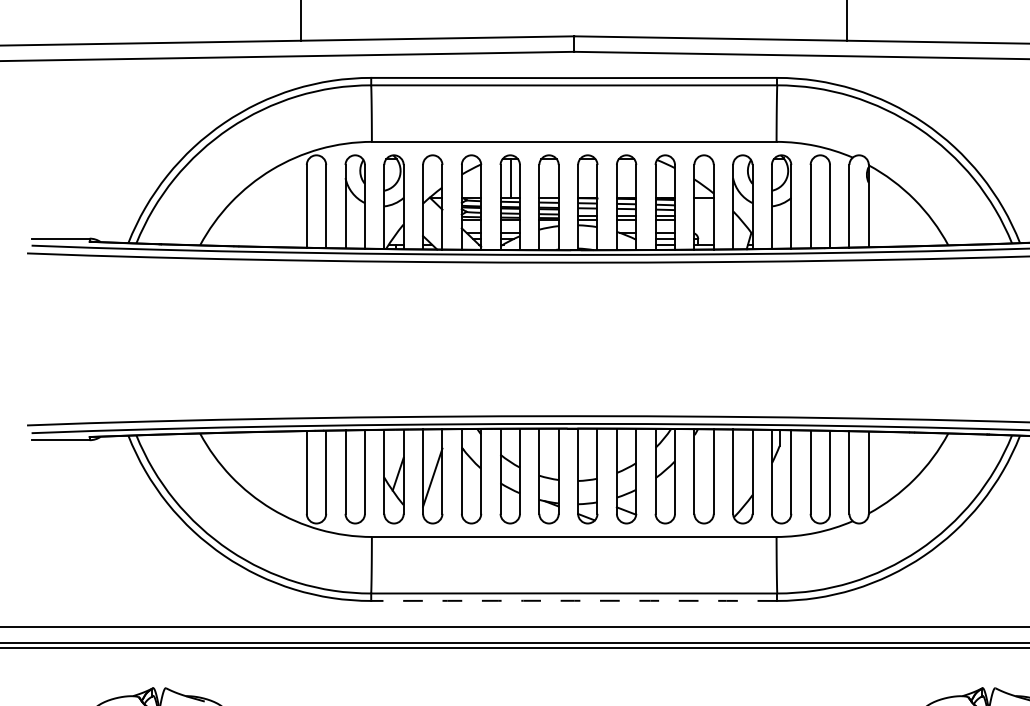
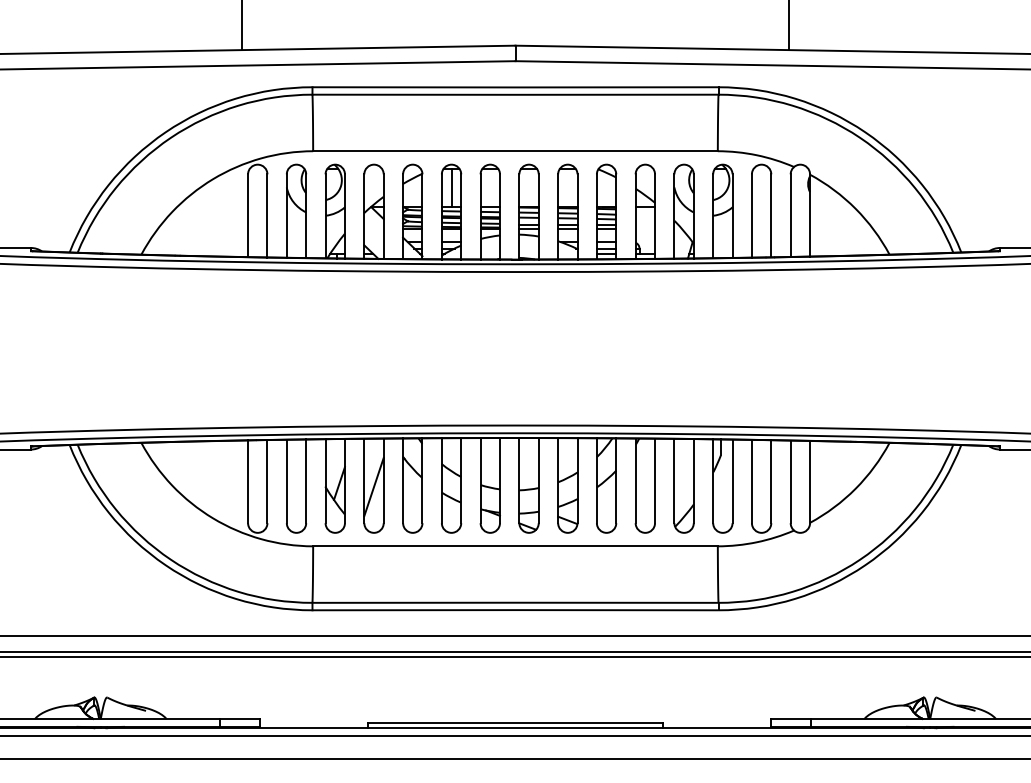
arc: (574, 601) -> (515, 610), dashed -> solid

